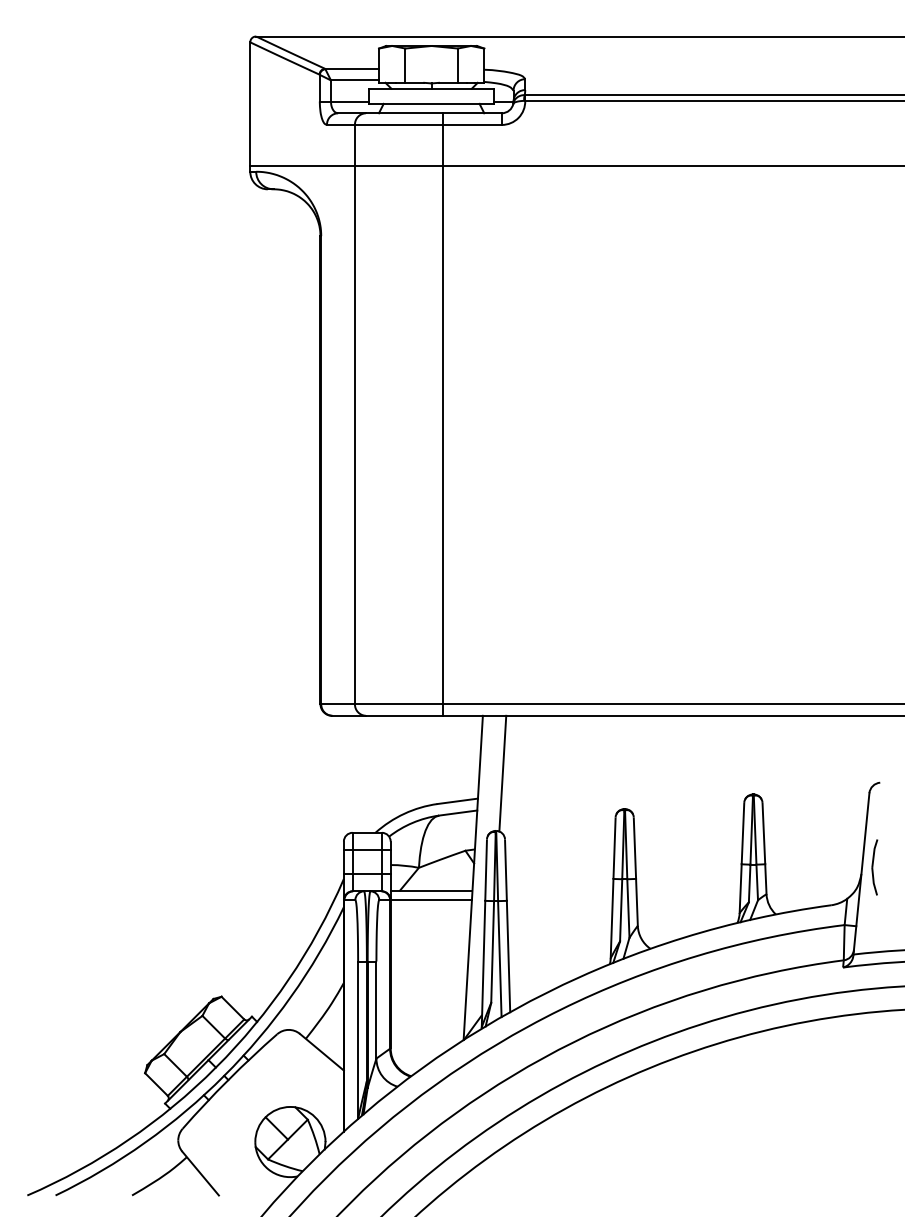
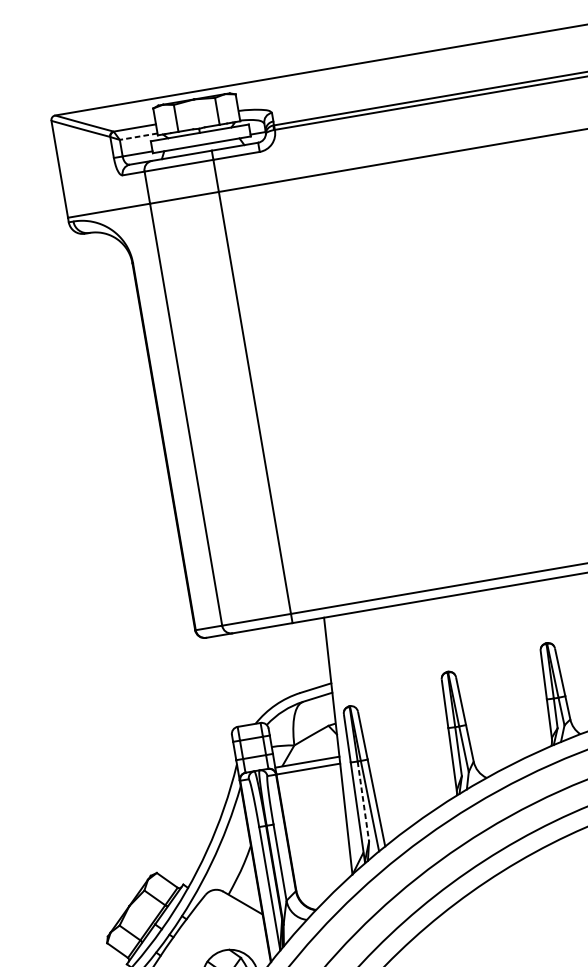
line: (354, 80) -> (138, 136), solid -> dashed
line: (502, 773) -> (347, 660), removed
line: (492, 951) -> (363, 801), solid -> dashed

